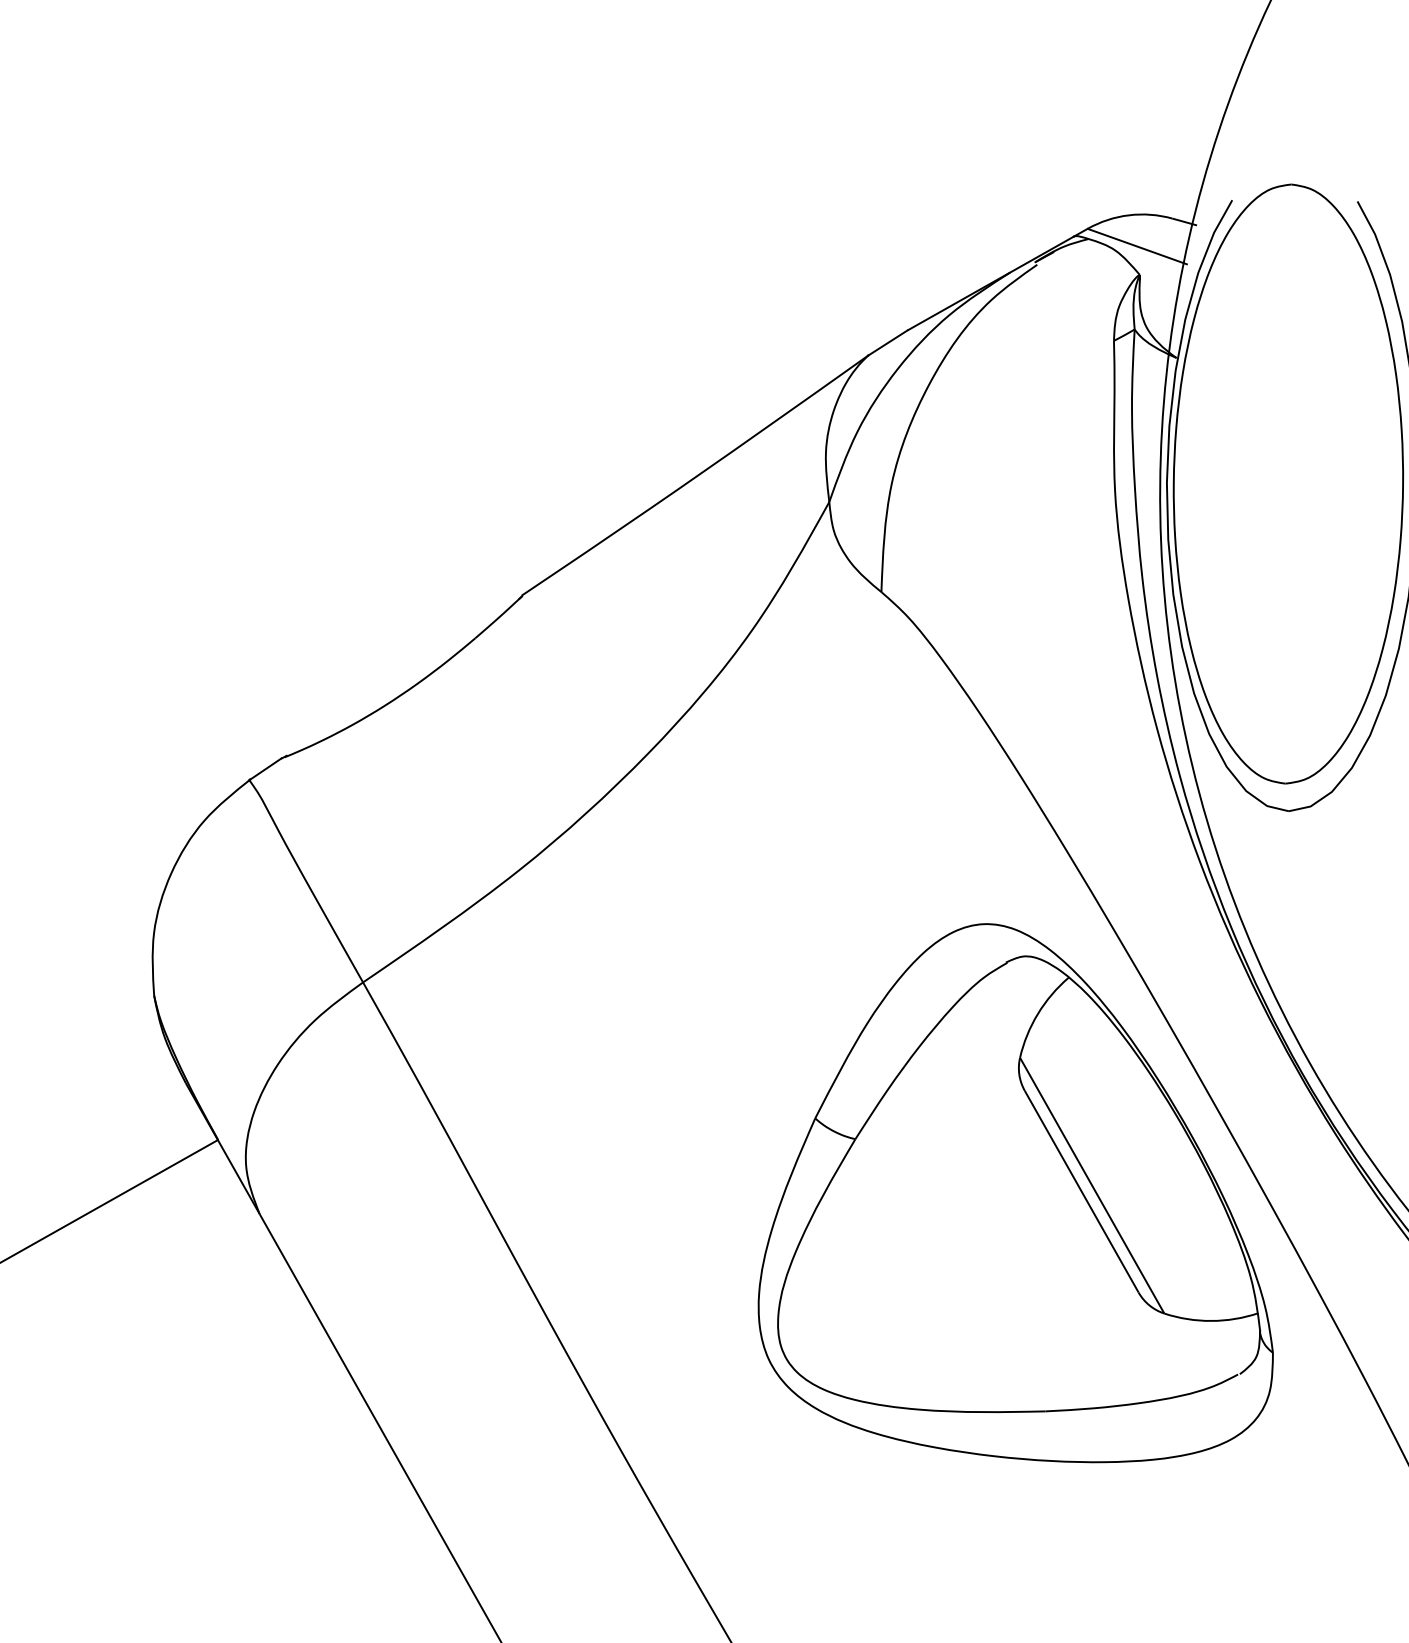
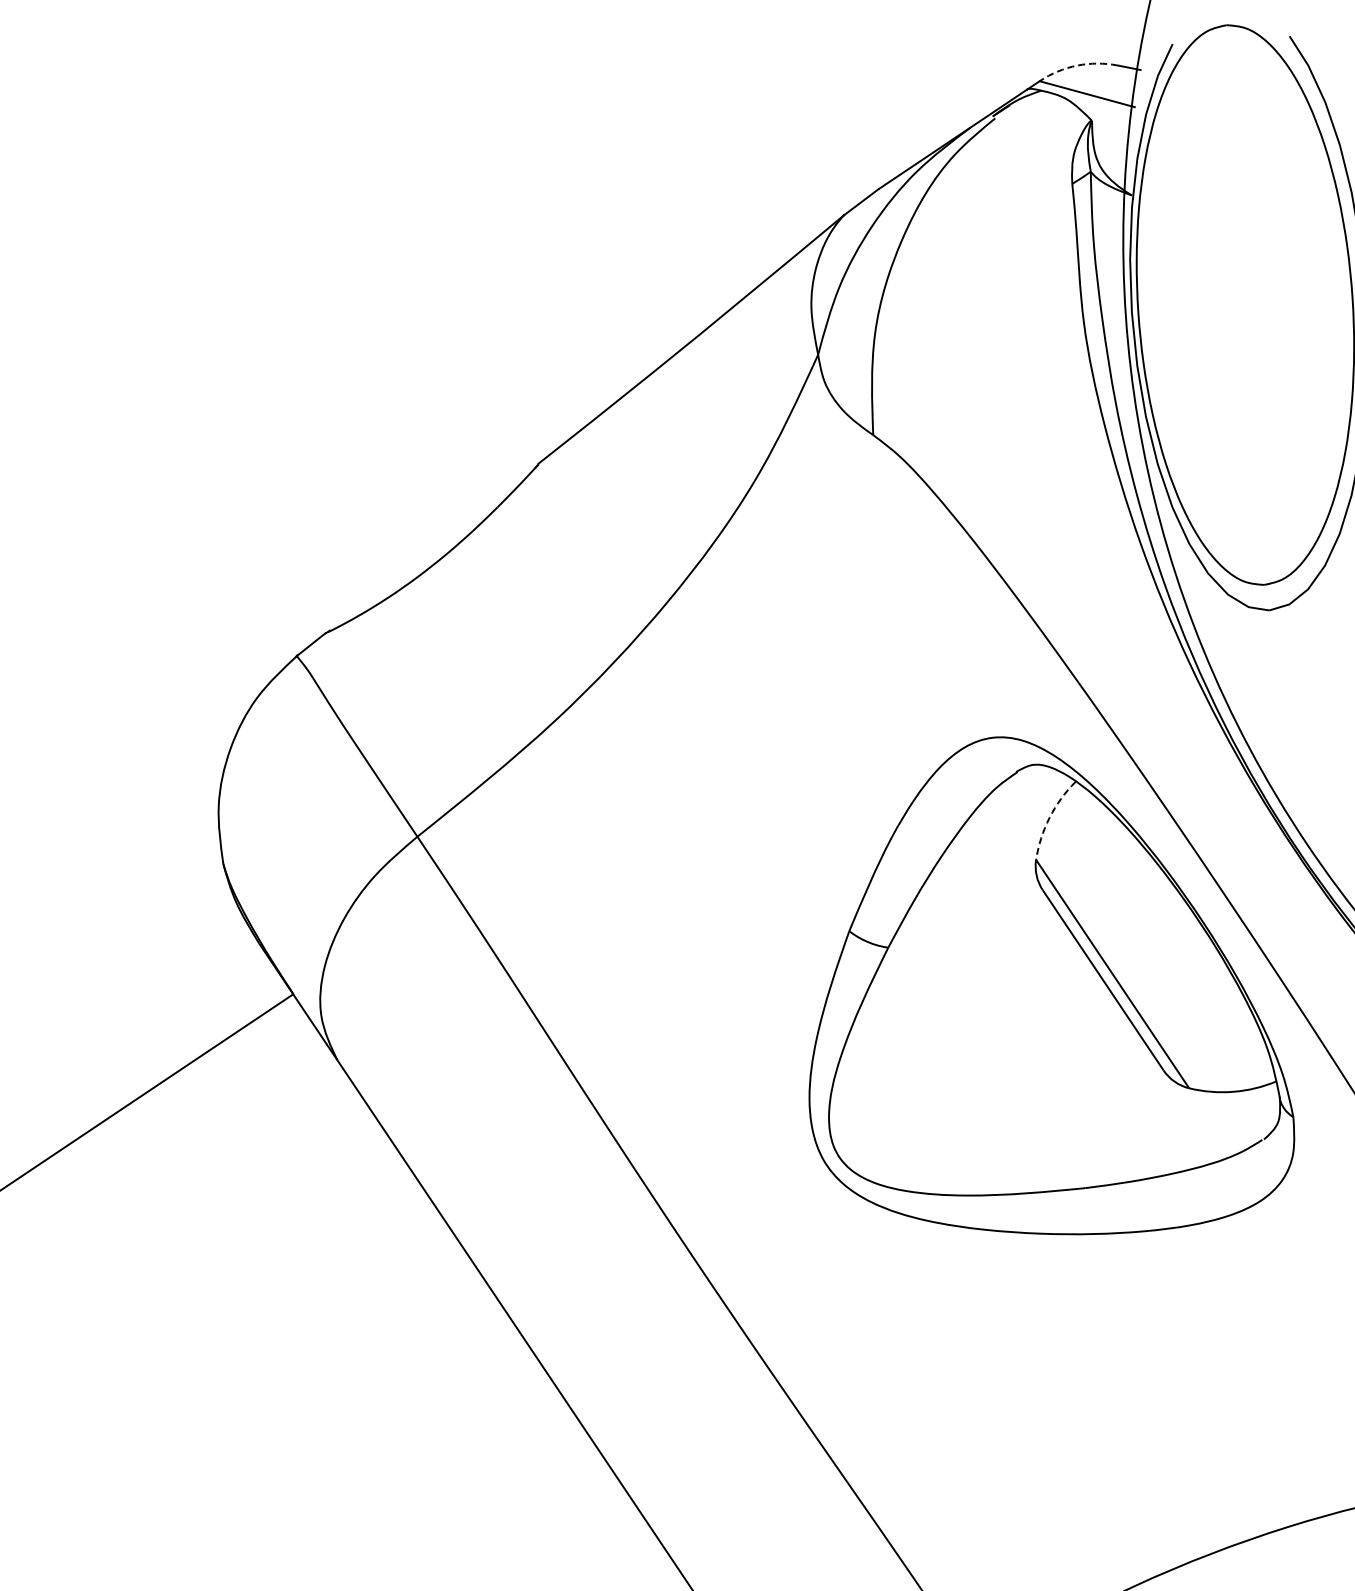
arc: (1129, 215) -> (1077, 65), solid -> dashed
arc: (1037, 1013) -> (1049, 817), solid -> dashed

